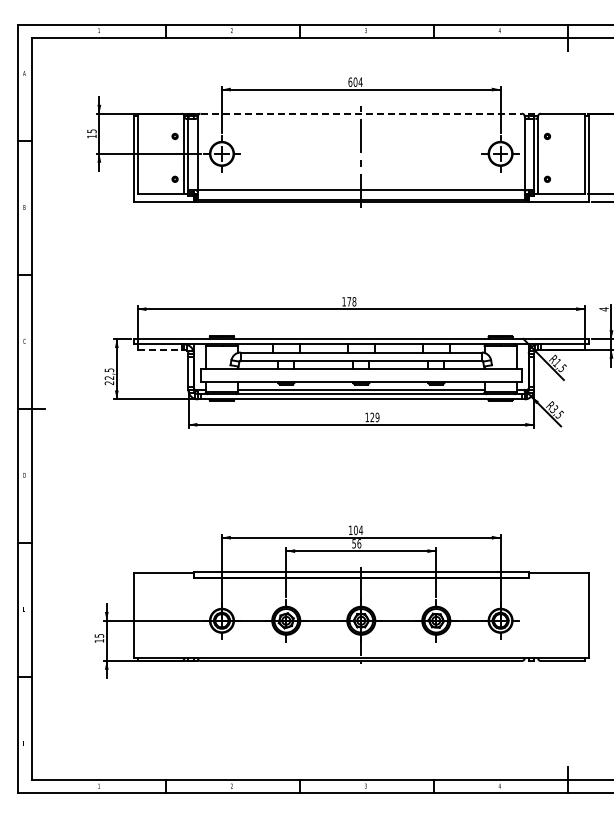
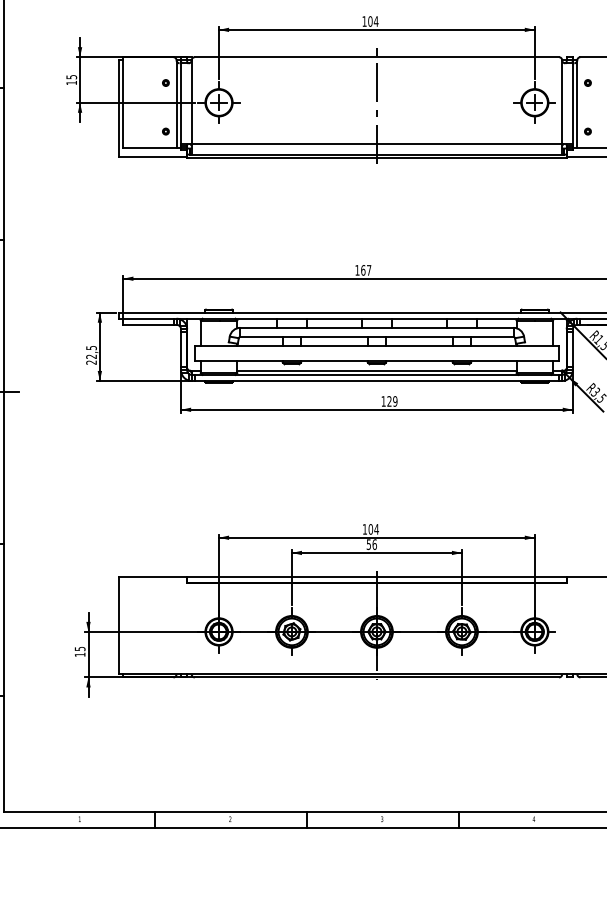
text: (350, 81) -> (364, 20), 604 -> 104
line: (361, 113) -> (377, 56), dashed -> solid
text: (351, 301) -> (365, 270), 178 -> 167
line: (160, 349) -> (149, 324), dashed -> solid

